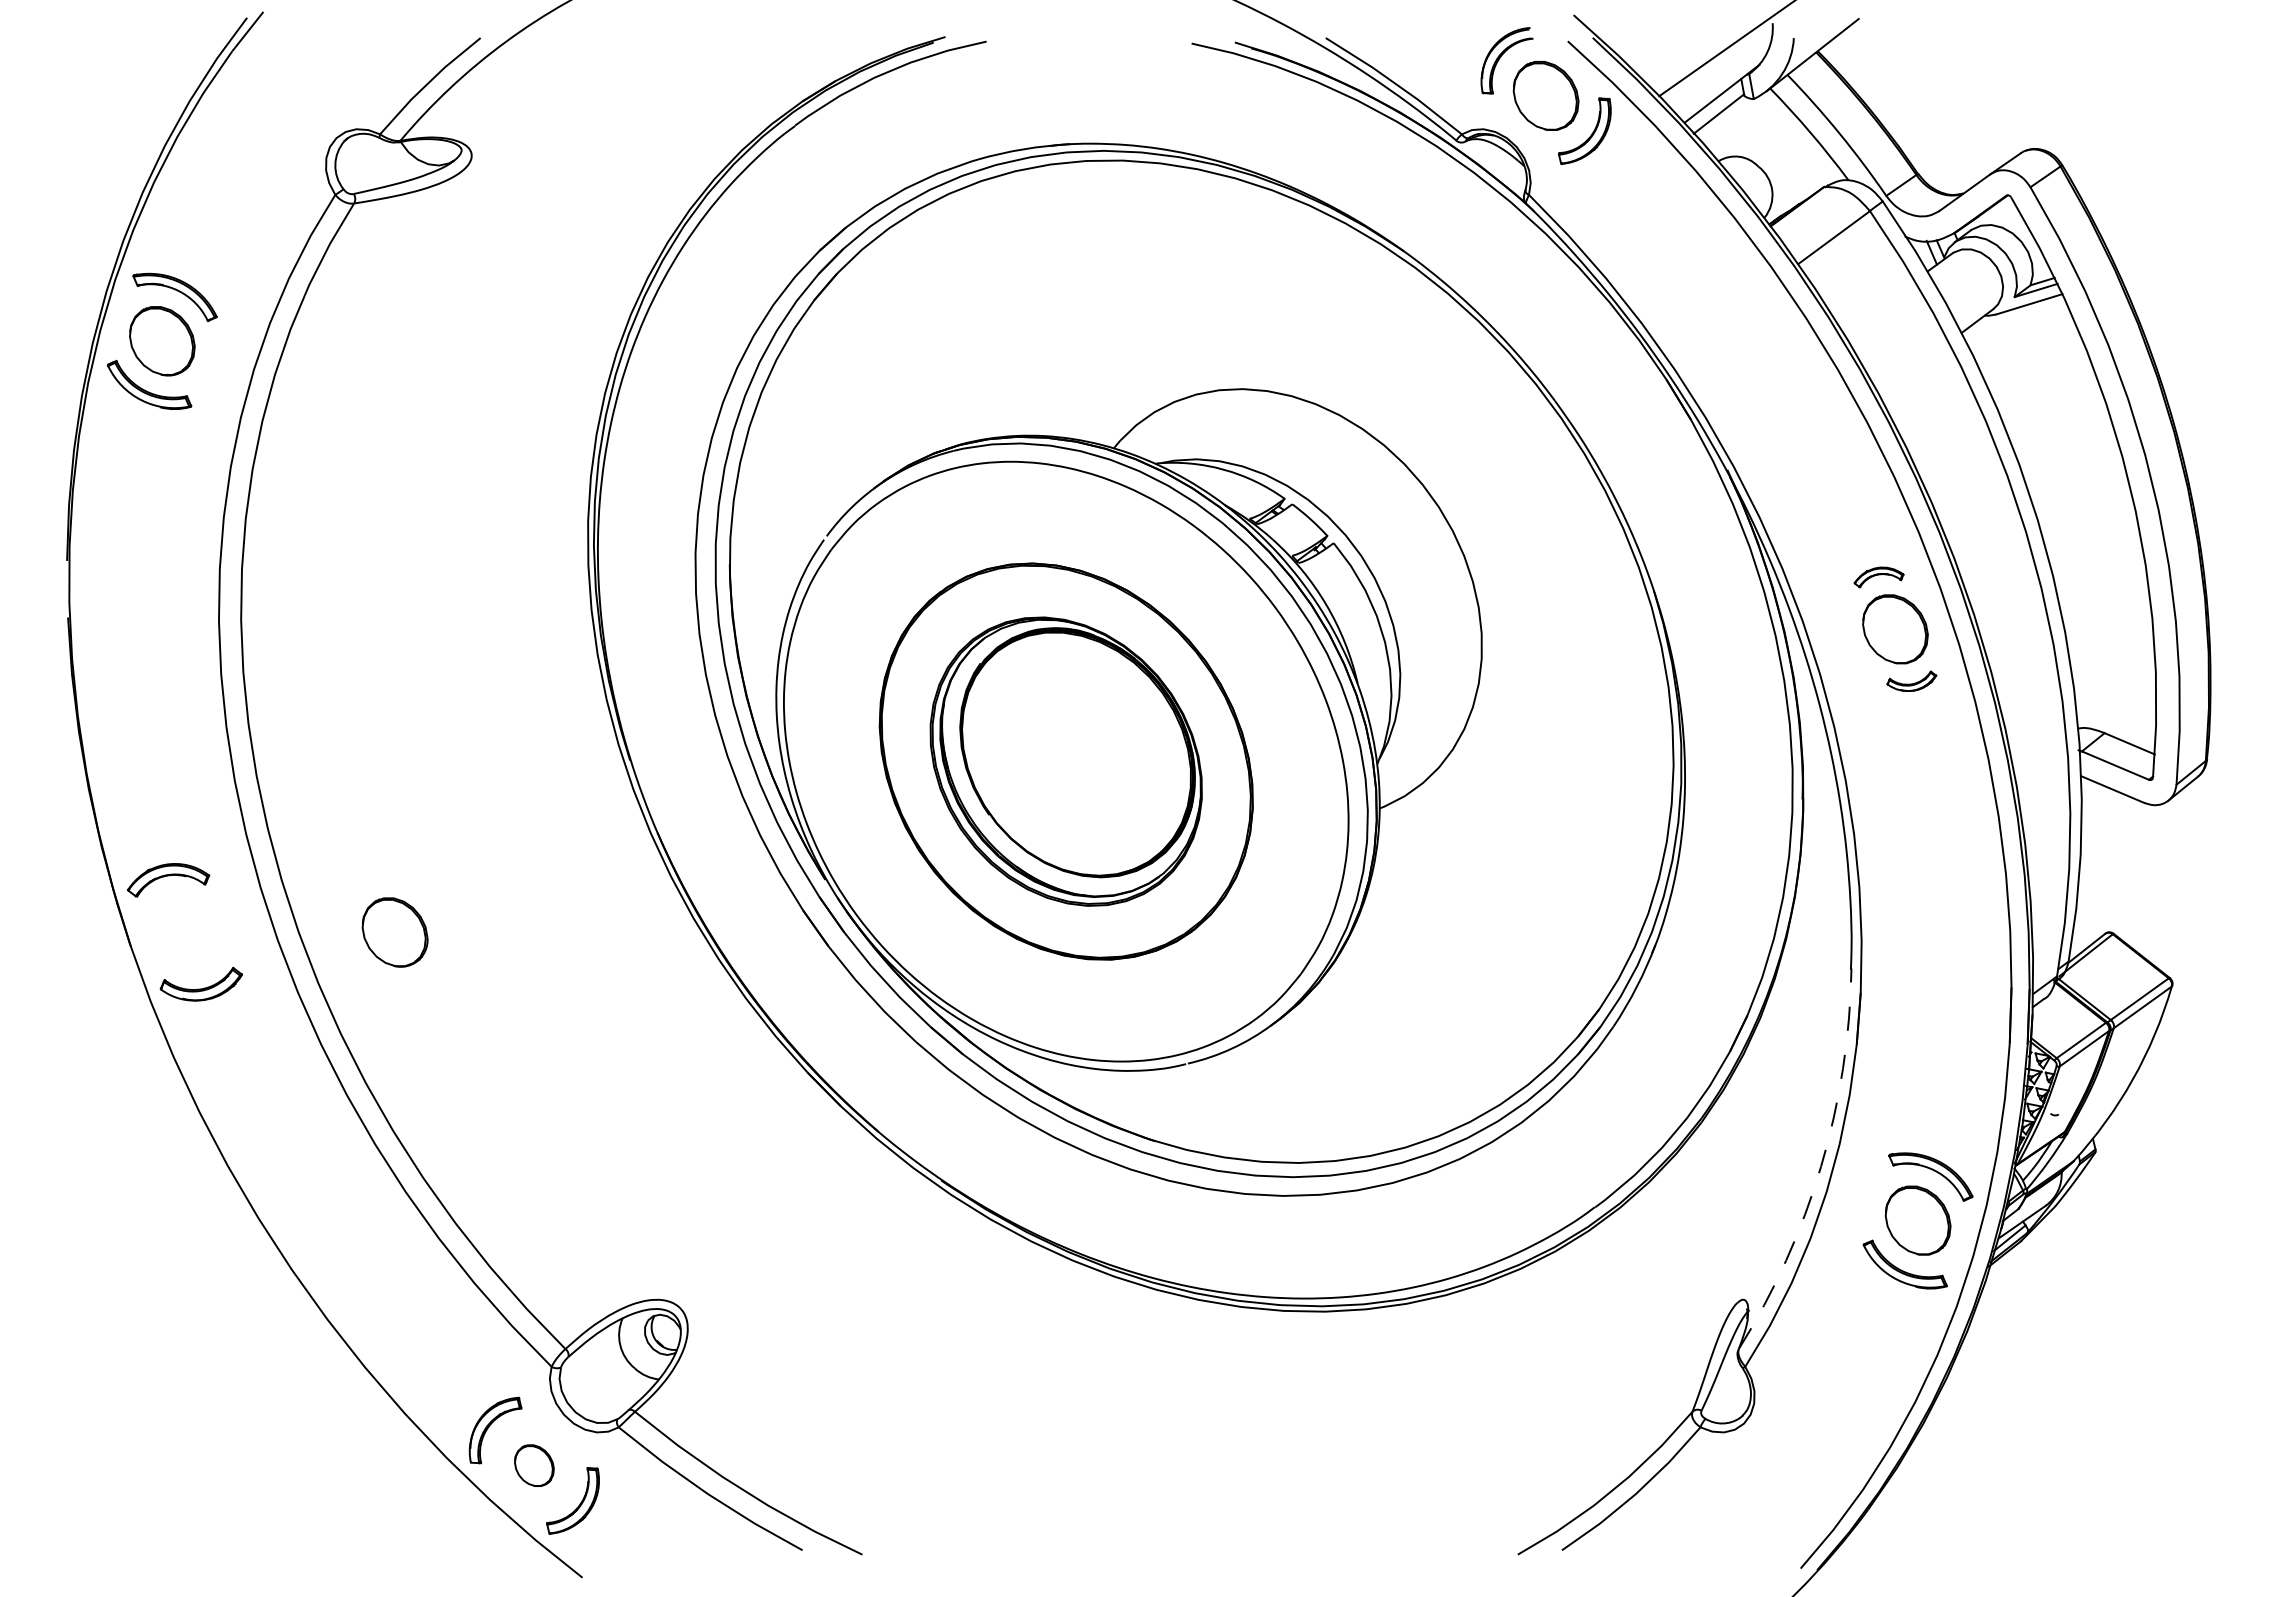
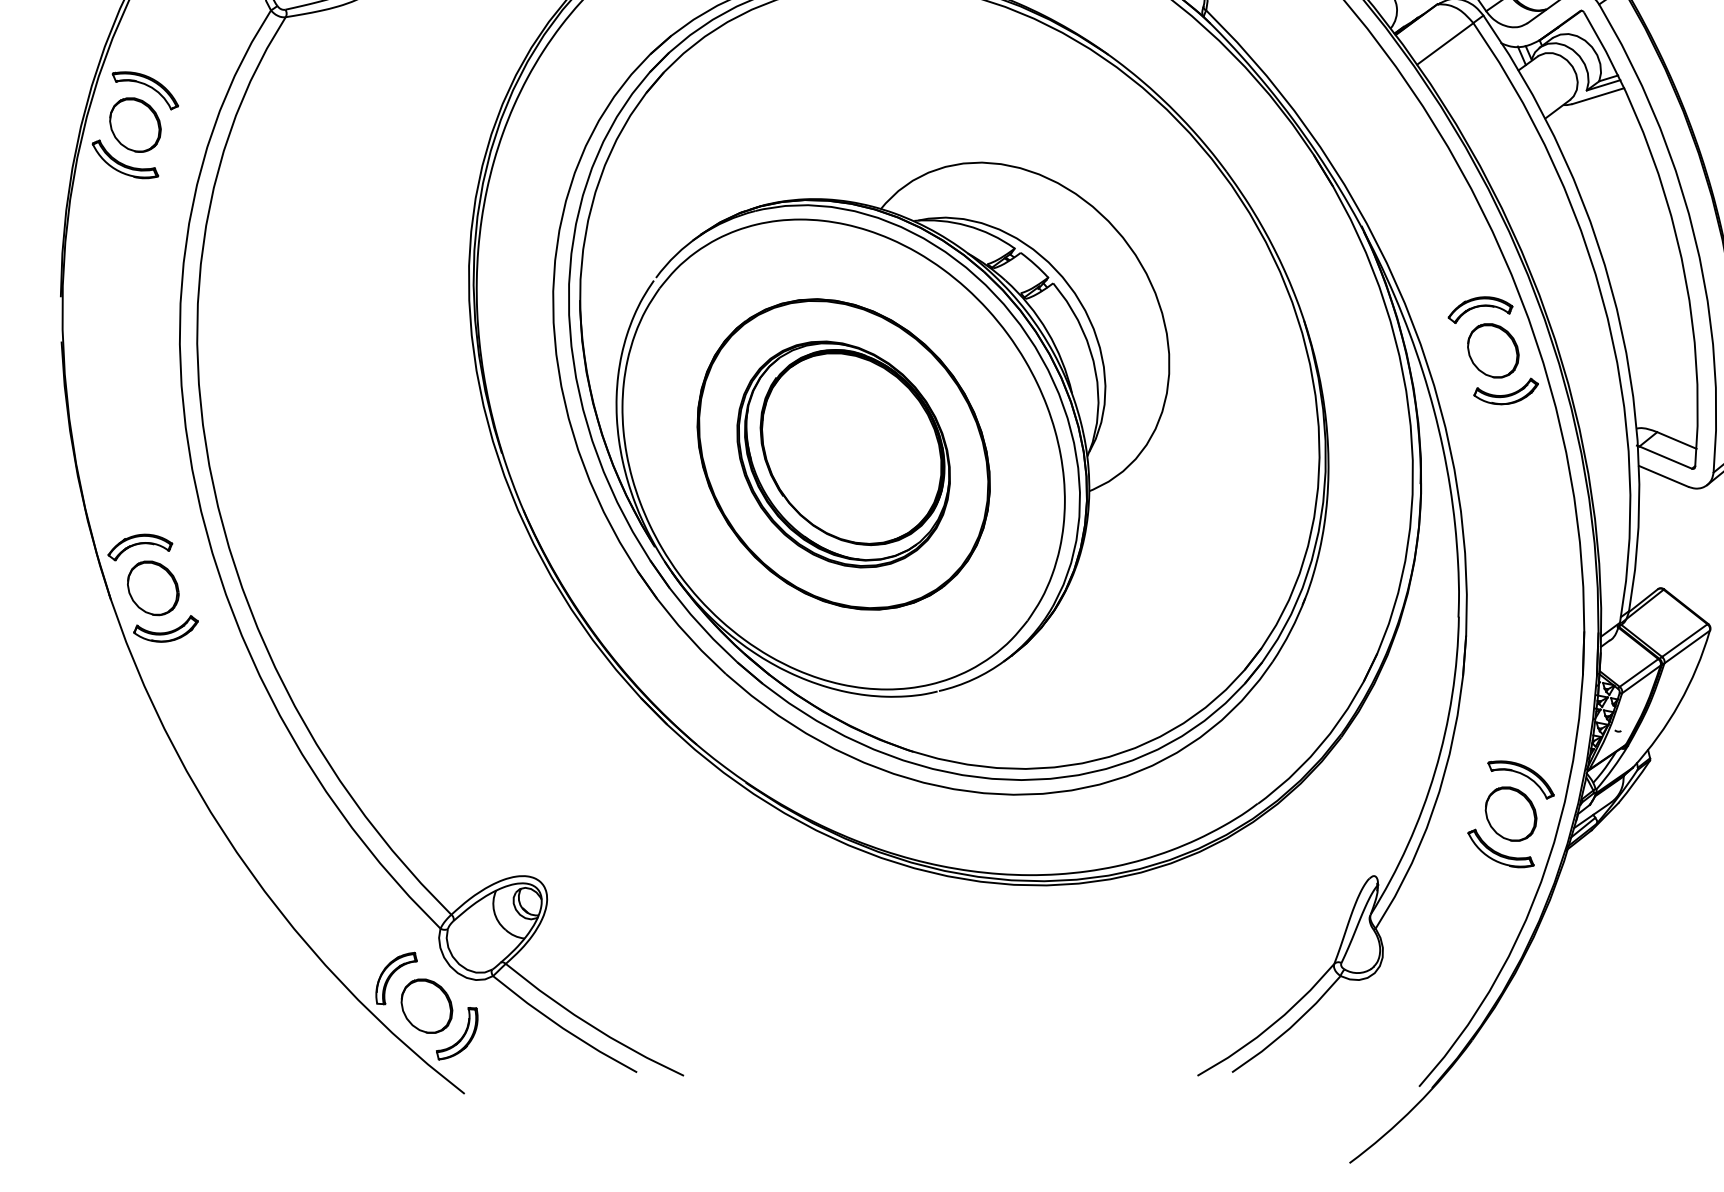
part: (1878, 577) -> (1480, 310), size x1.67
part: (1911, 681) -> (1505, 391), size x1.67
part: (394, 932) -> (152, 588), moved
arc: (1821, 1166) -> (1435, 771), dashed -> solid
part: (534, 1465) -> (427, 1005), size x1.67

